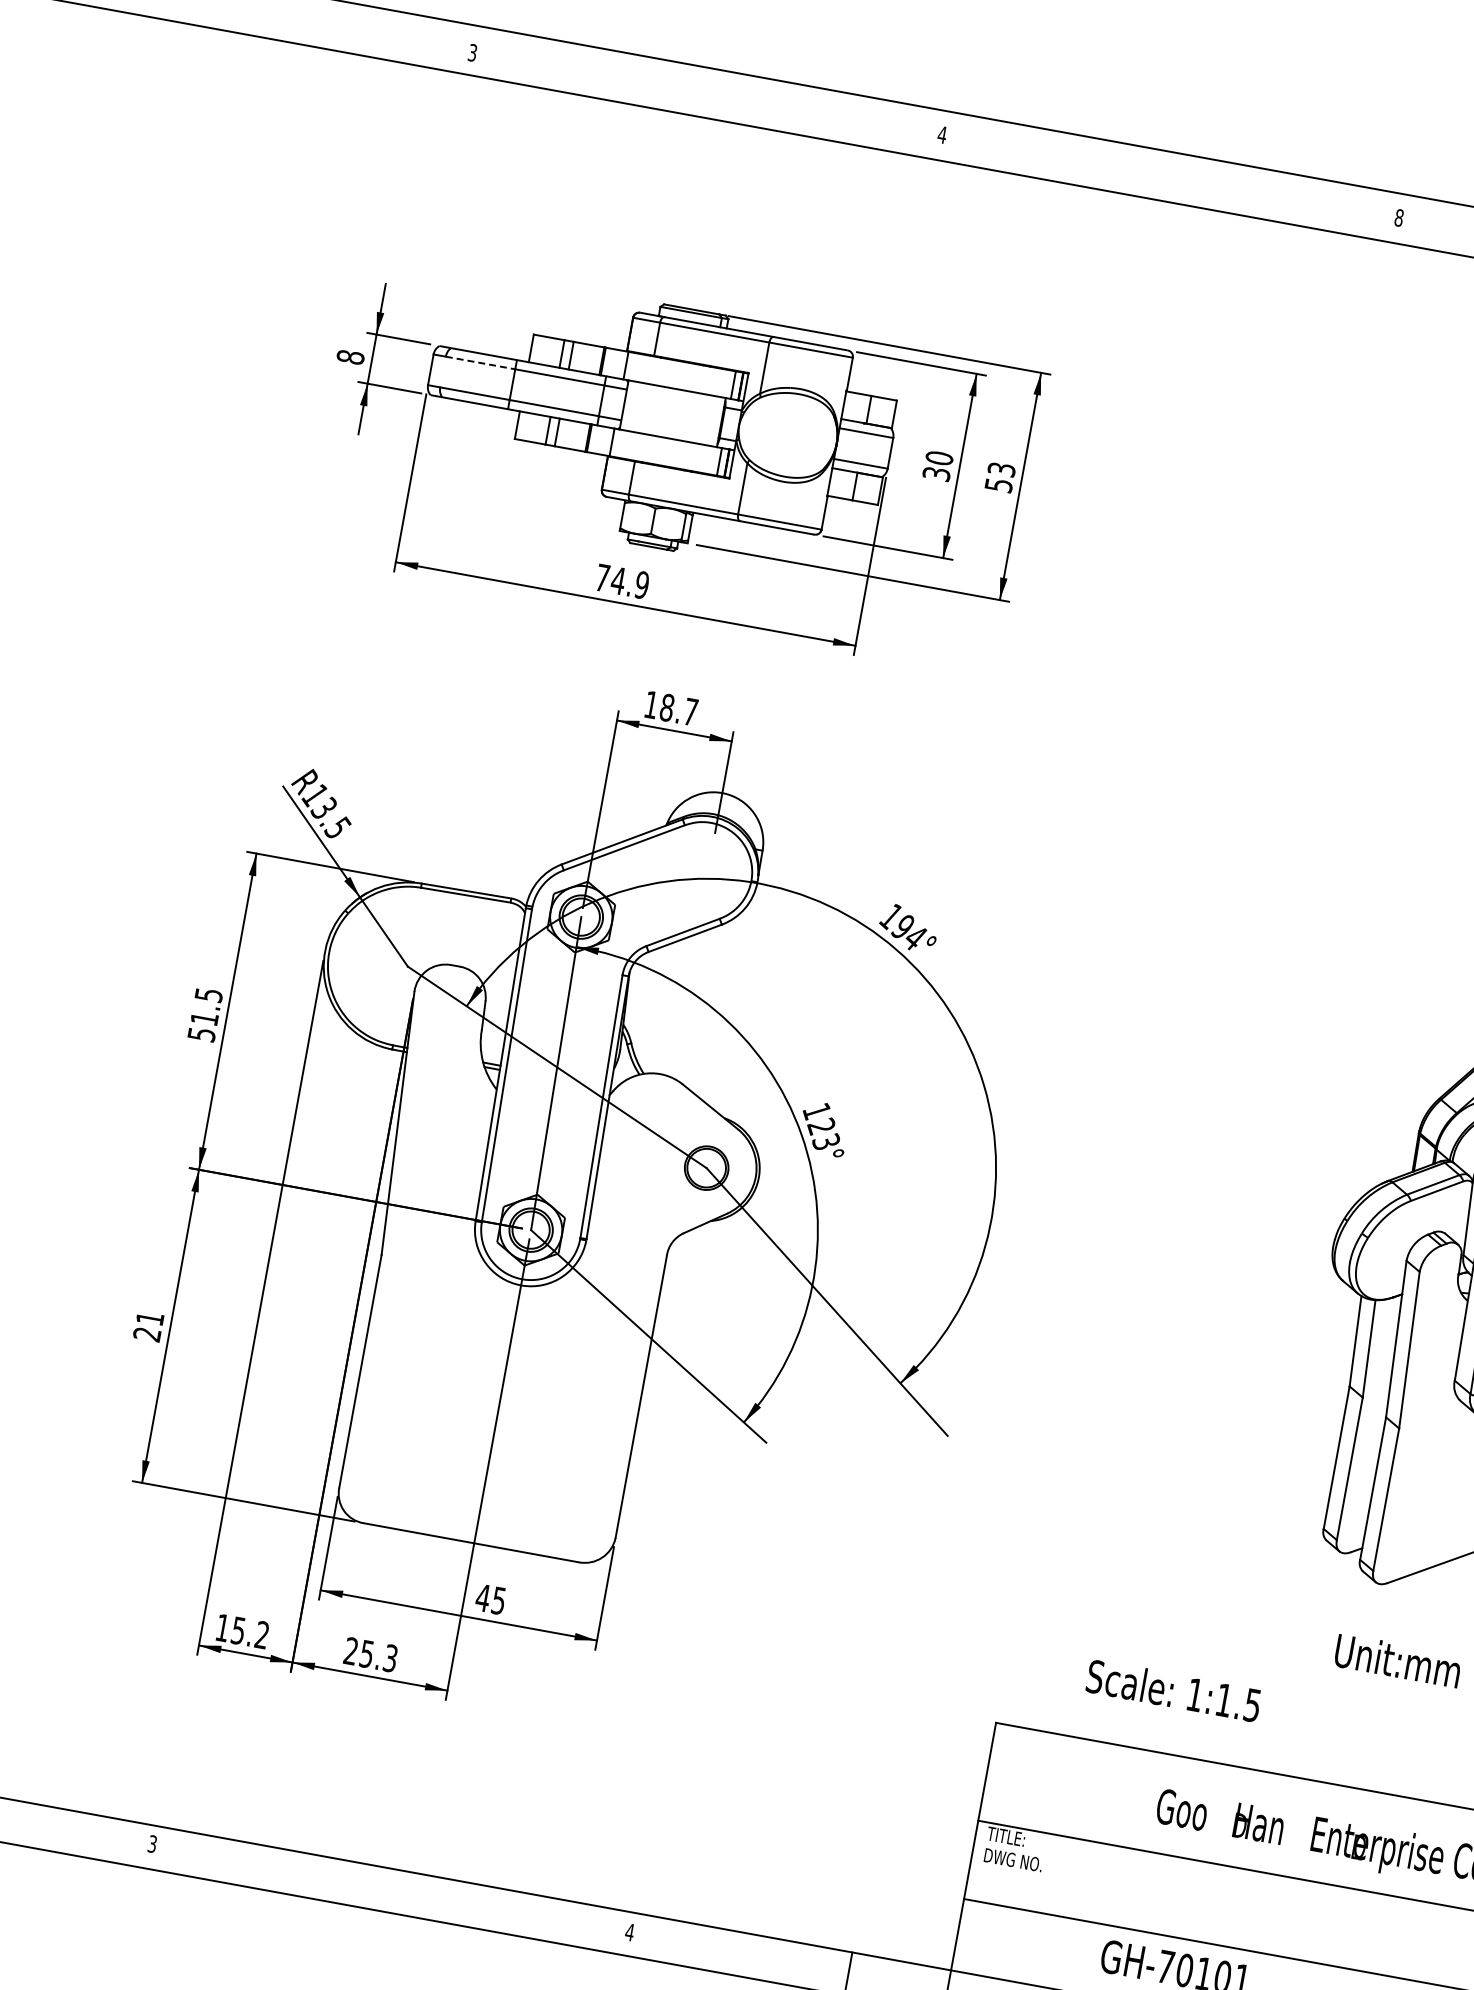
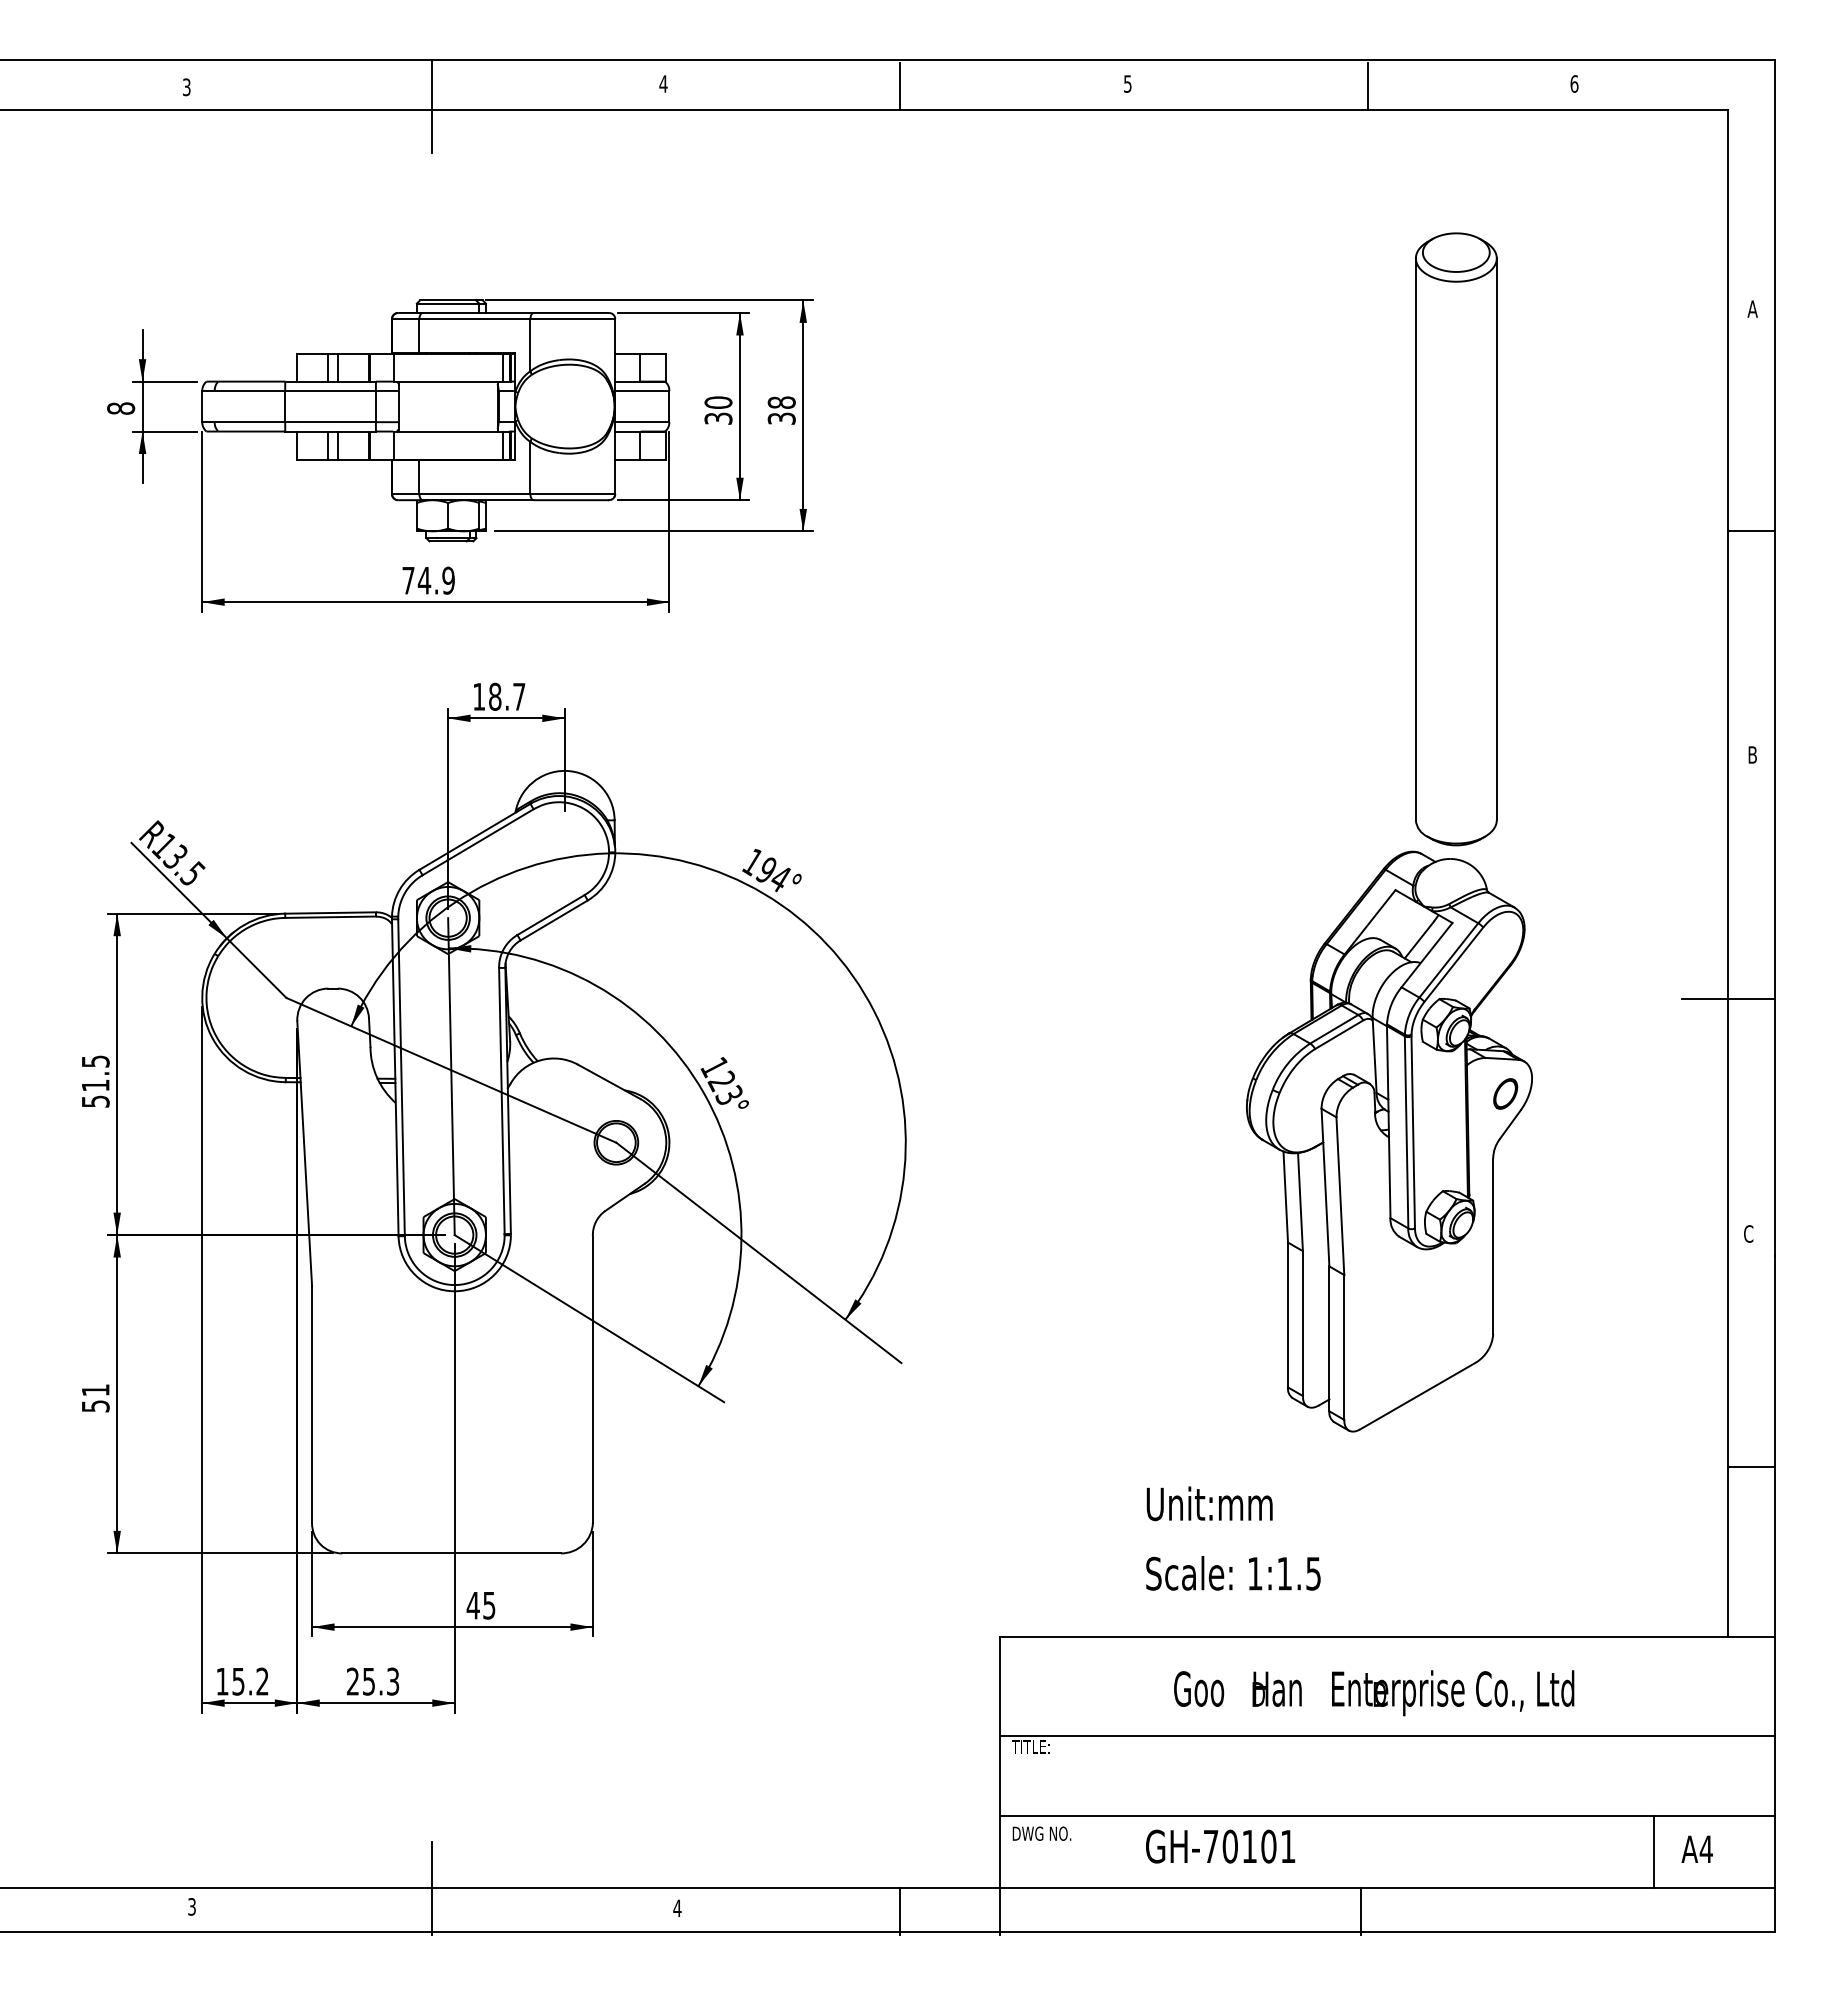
line: (710, 115) -> (431, 106), added
line: (1174, 178) -> (899, 85), added
text: (1398, 217) -> (1127, 83), 8 -> 5
line: (481, 362) -> (250, 390), dashed -> solid
text: (1000, 477) -> (781, 410), 53 -> 38
text: (147, 1334) -> (95, 1406), 21 -> 51
text: (1397, 1660) -> (1209, 1503), moved
text: (1173, 1690) -> (1233, 1573), moved
text: (1013, 1859) -> (1041, 1833), moved
line: (391, 1868) -> (431, 1888), added

